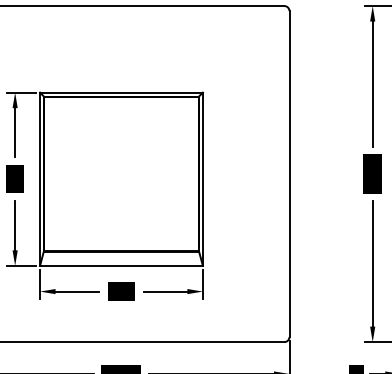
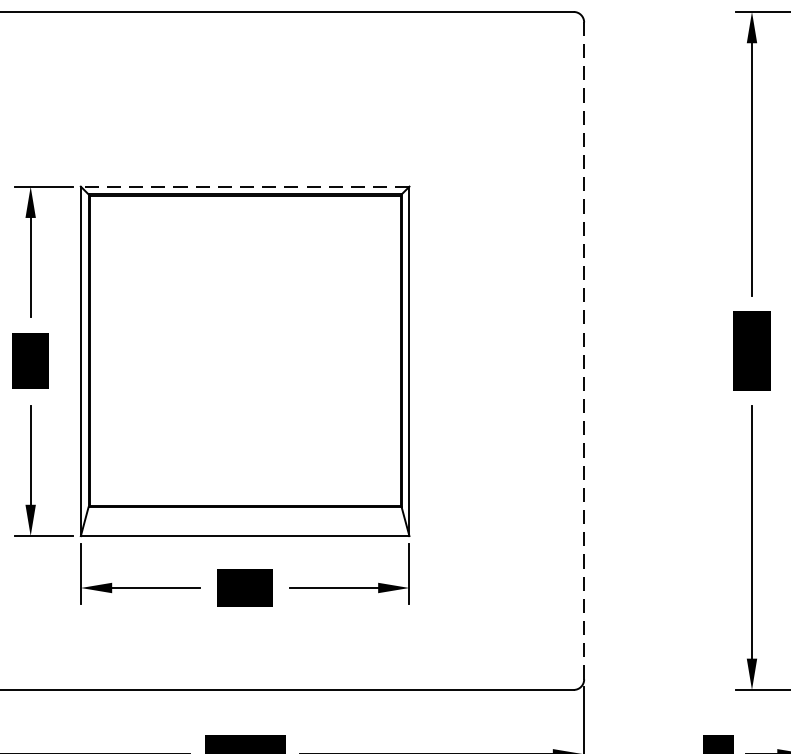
line: (120, 92) -> (243, 186), solid -> dashed
line: (289, 174) -> (584, 351), solid -> dashed

